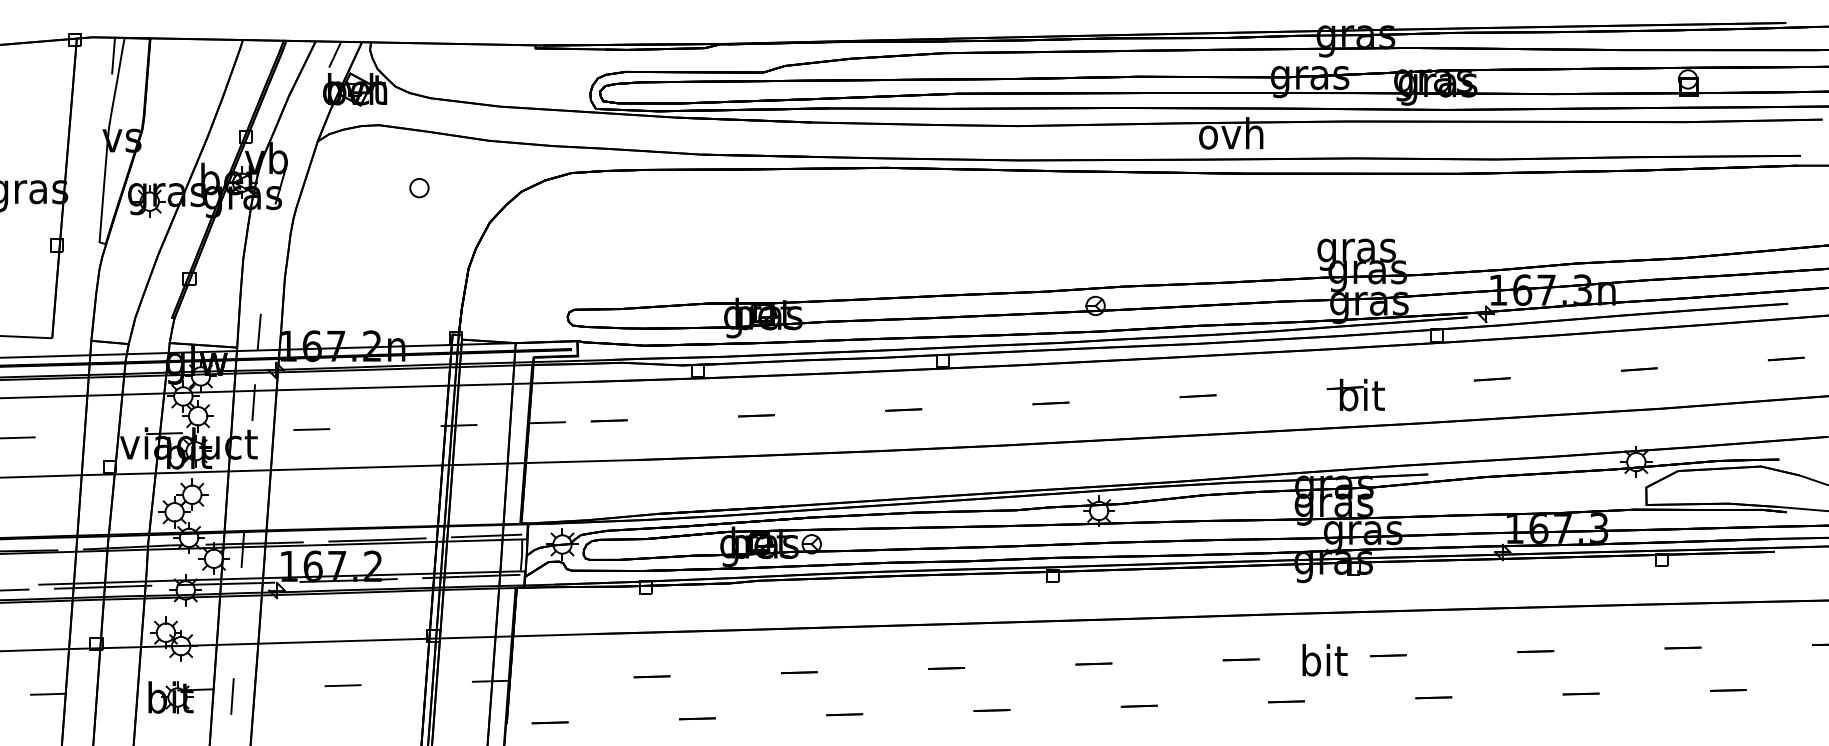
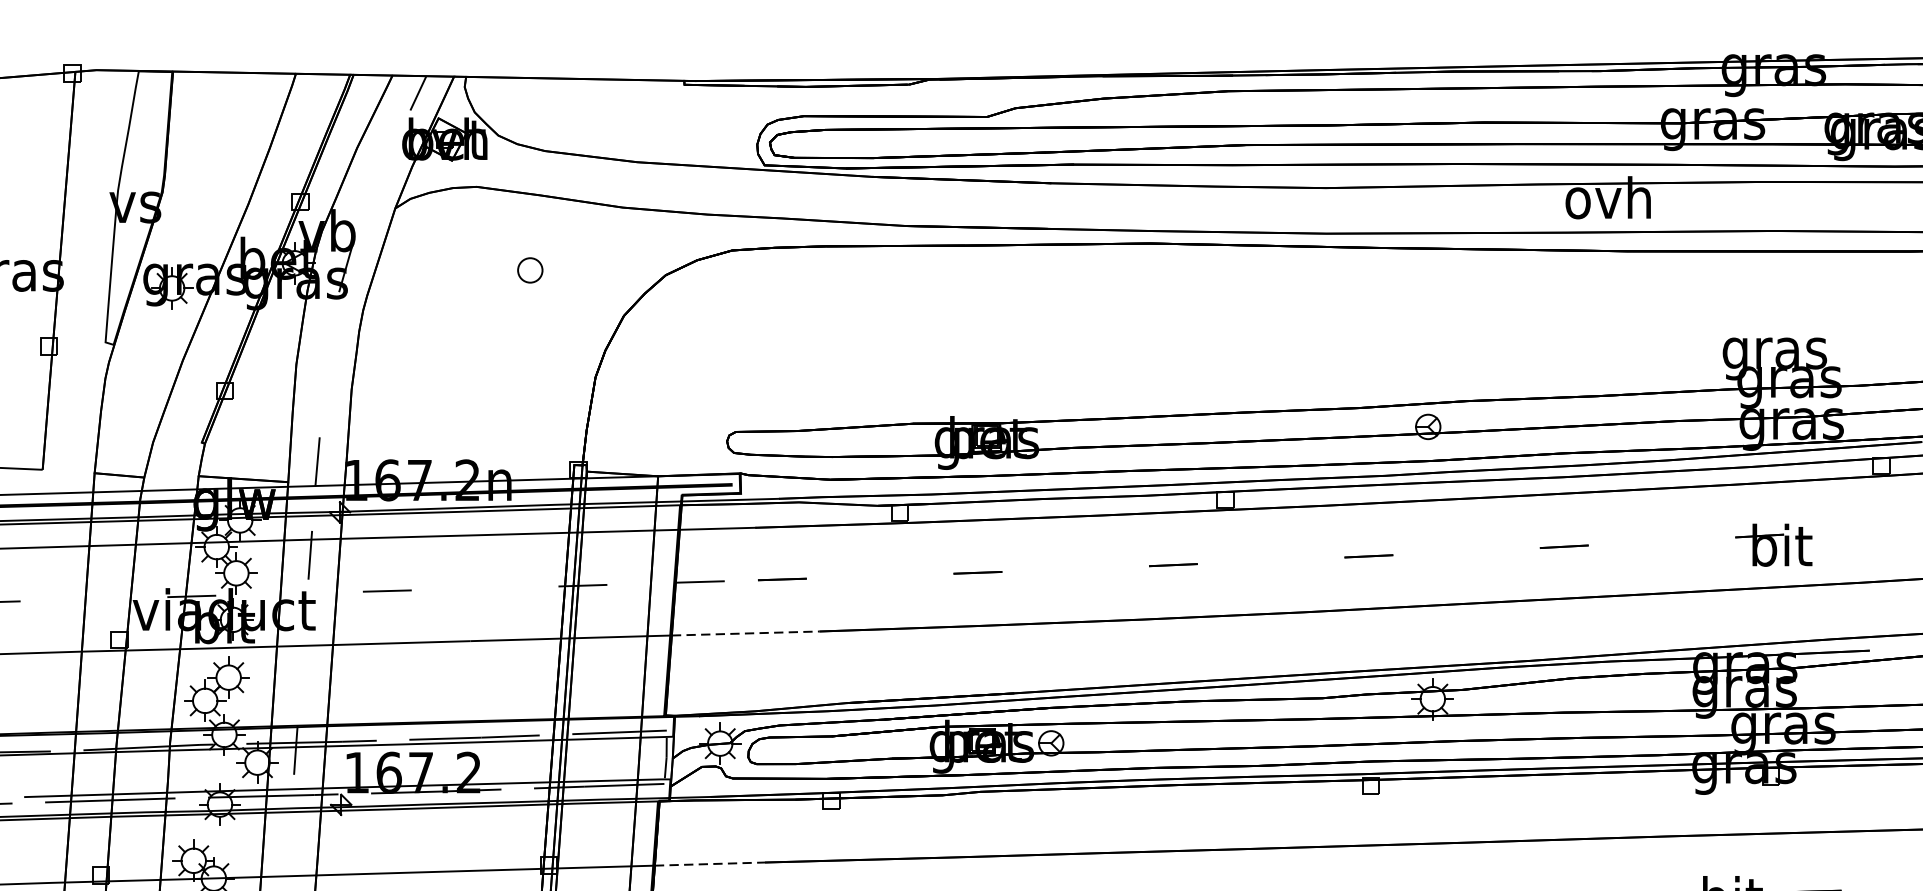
line: (113, 56) -> (124, 95), removed
line: (581, 461) -> (745, 633), solid -> dashed
line: (555, 635) -> (710, 864), solid -> dashed

